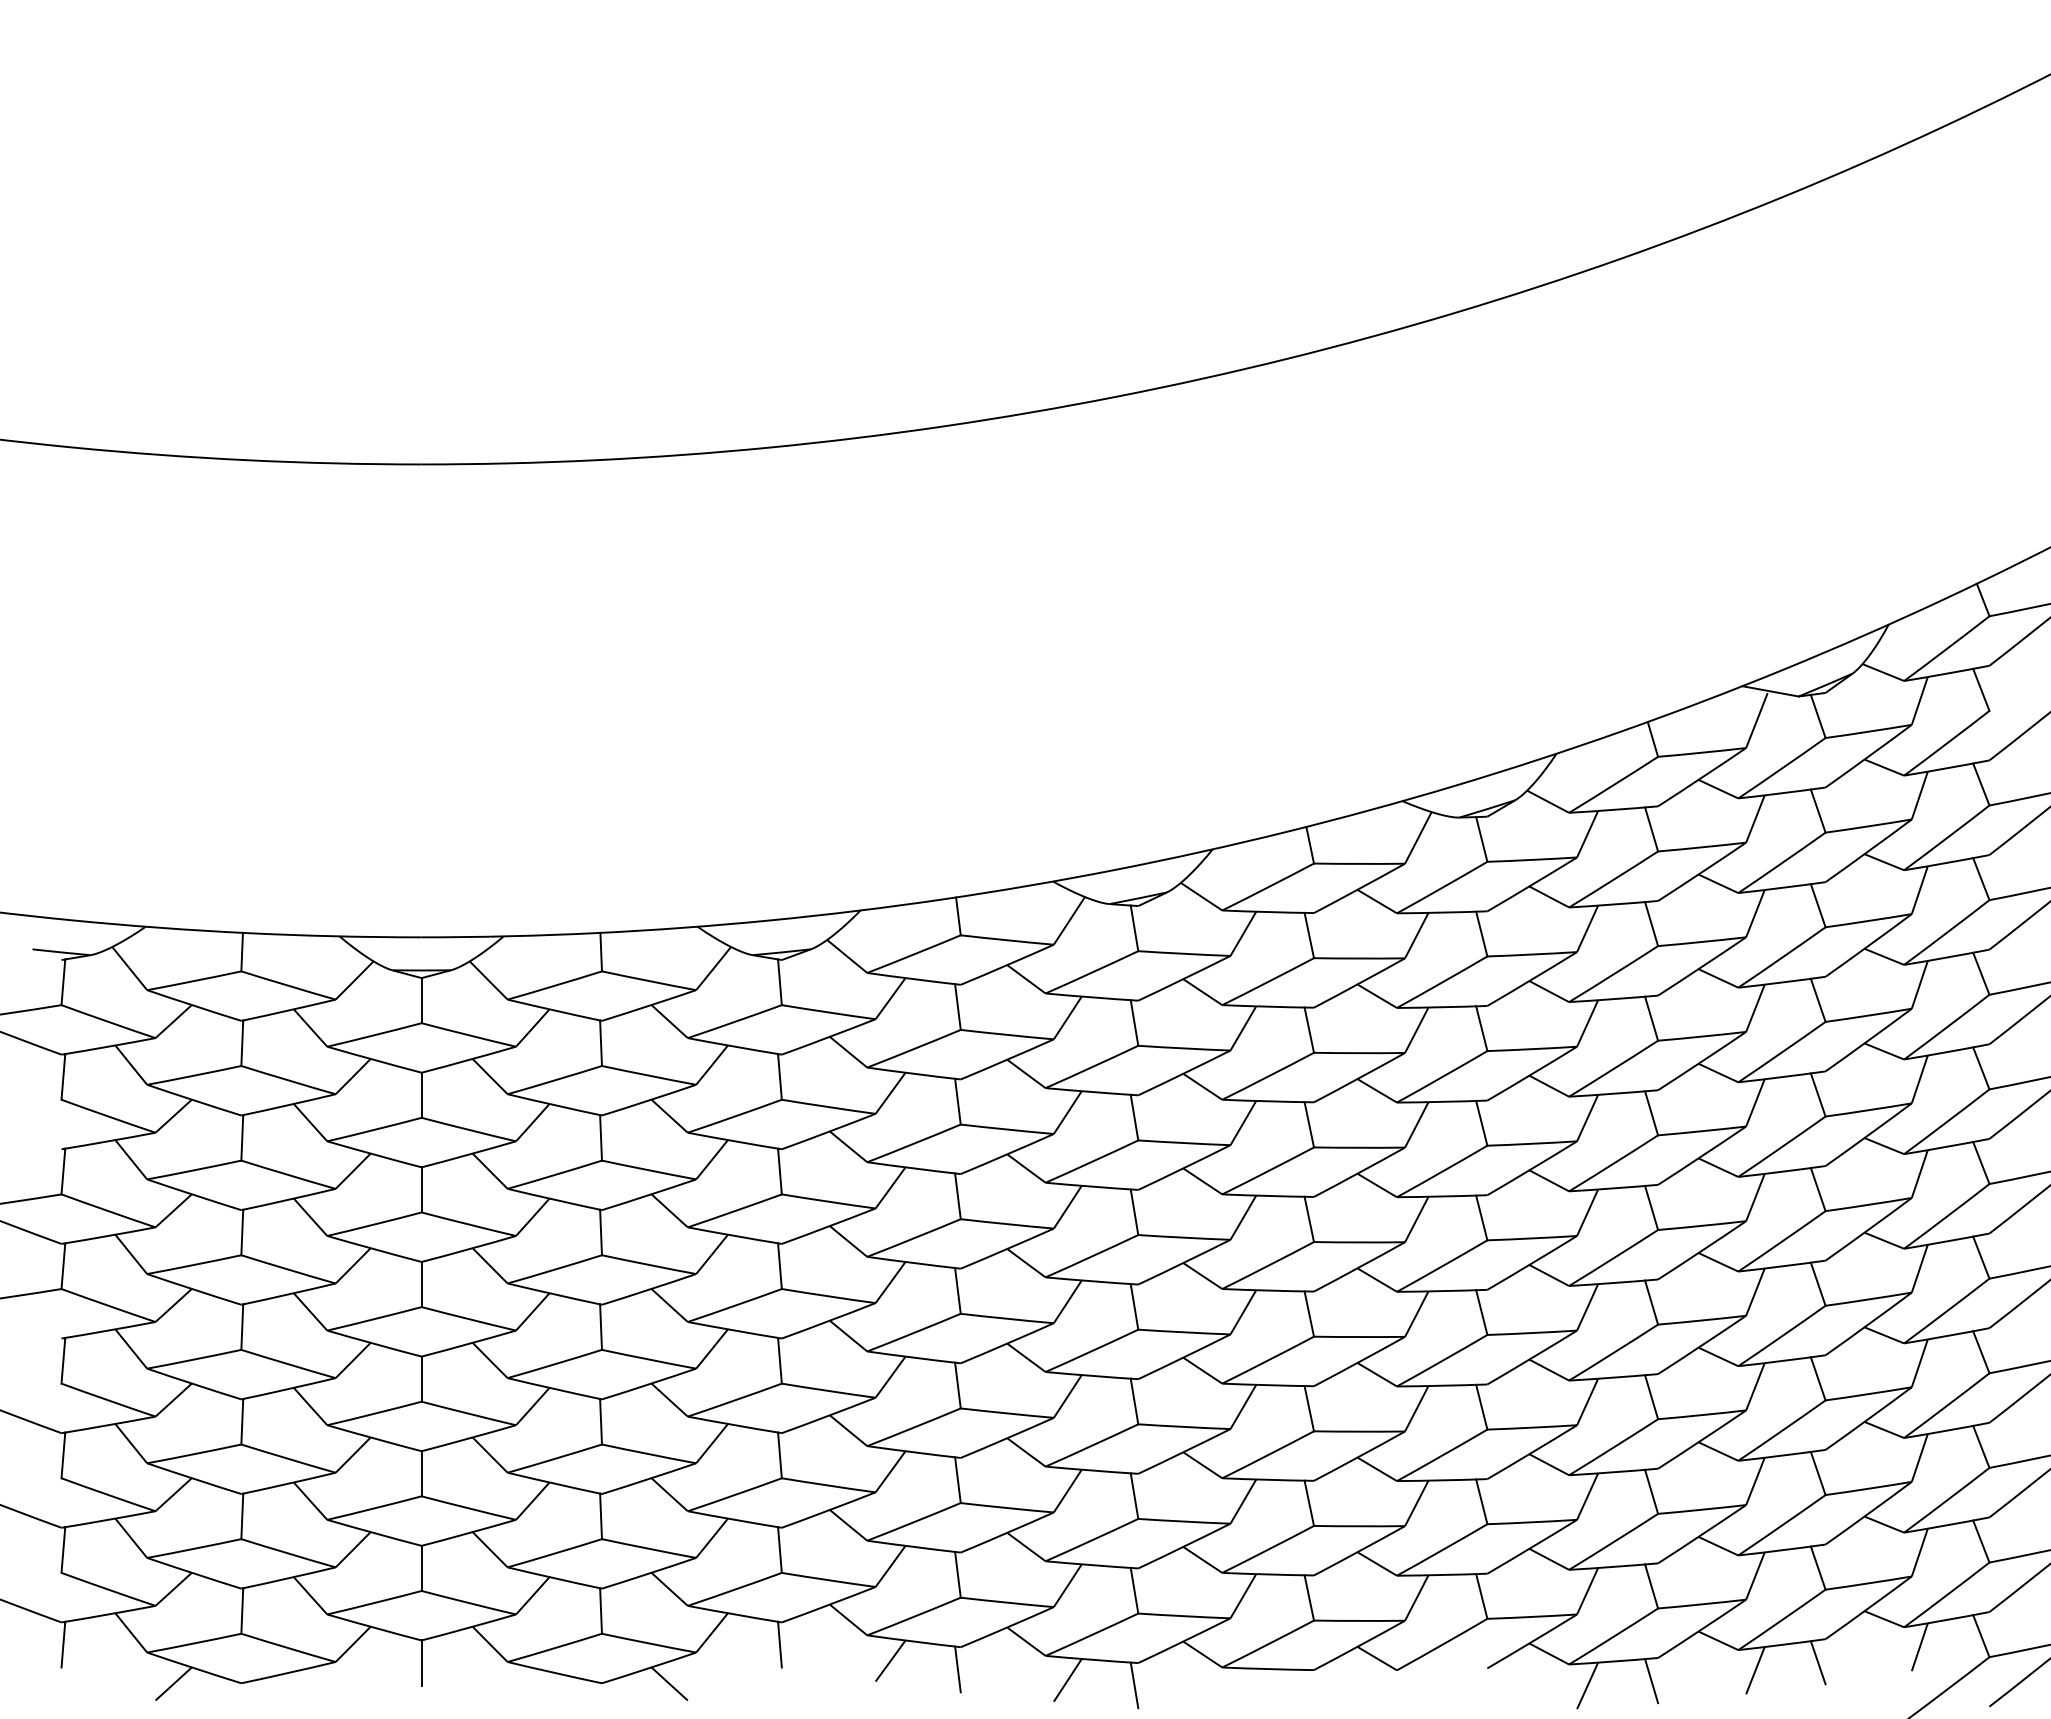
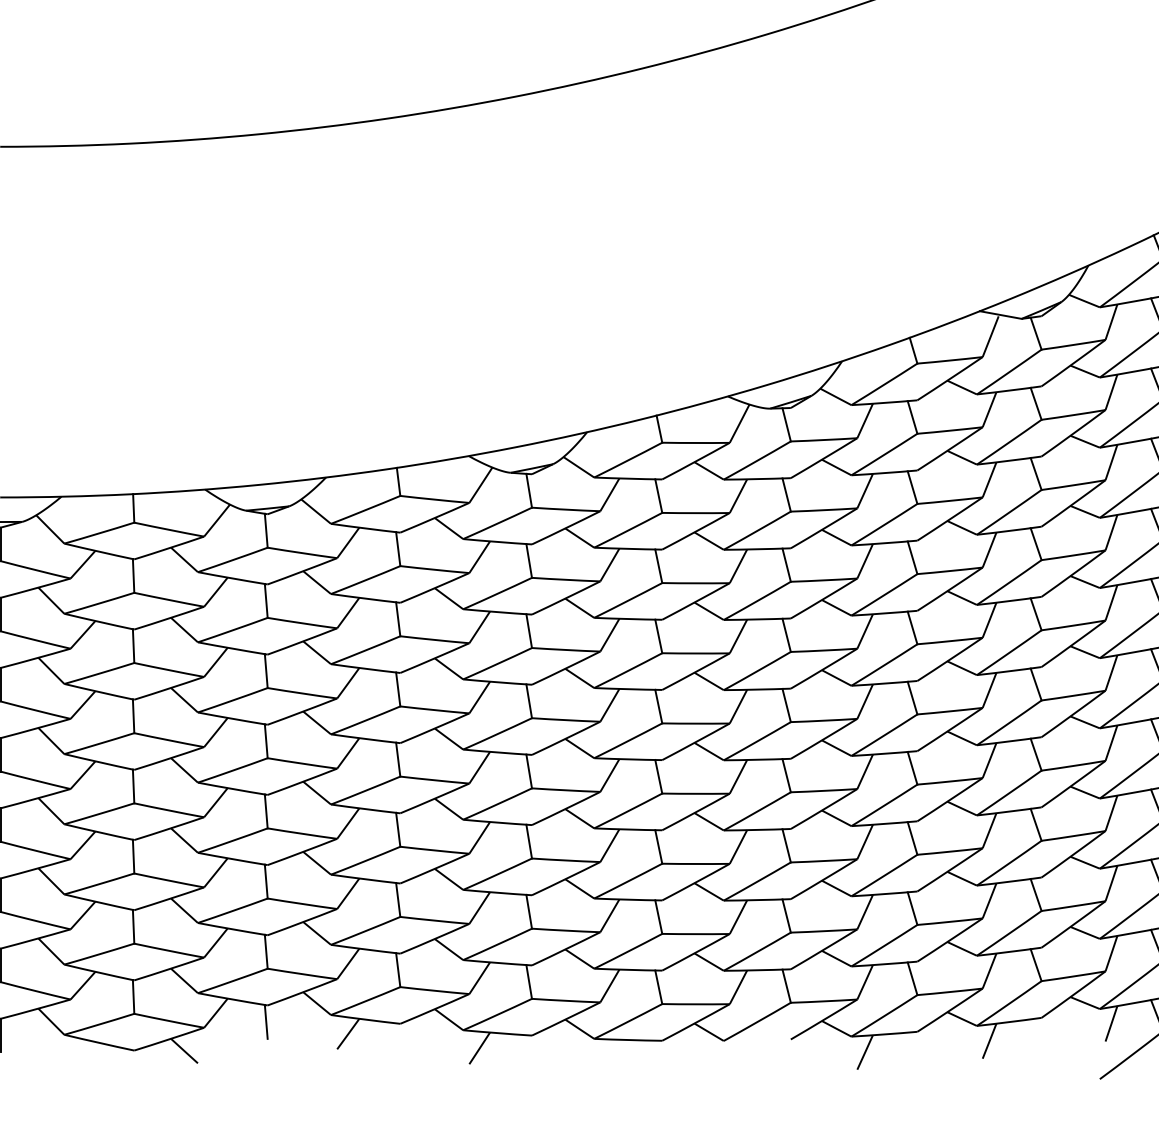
line: (1817, 1662) -> (1035, 1035), removed
line: (957, 1669) -> (397, 1040), removed
line: (1651, 1681) -> (912, 1049), removed
line: (1134, 1685) -> (529, 1052), removed

